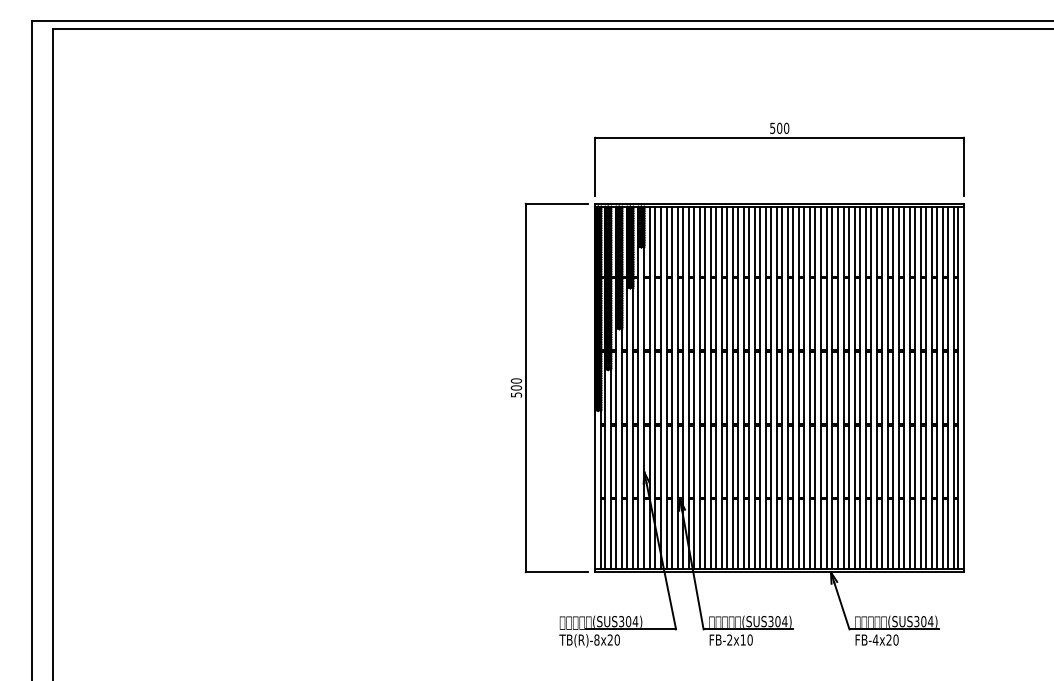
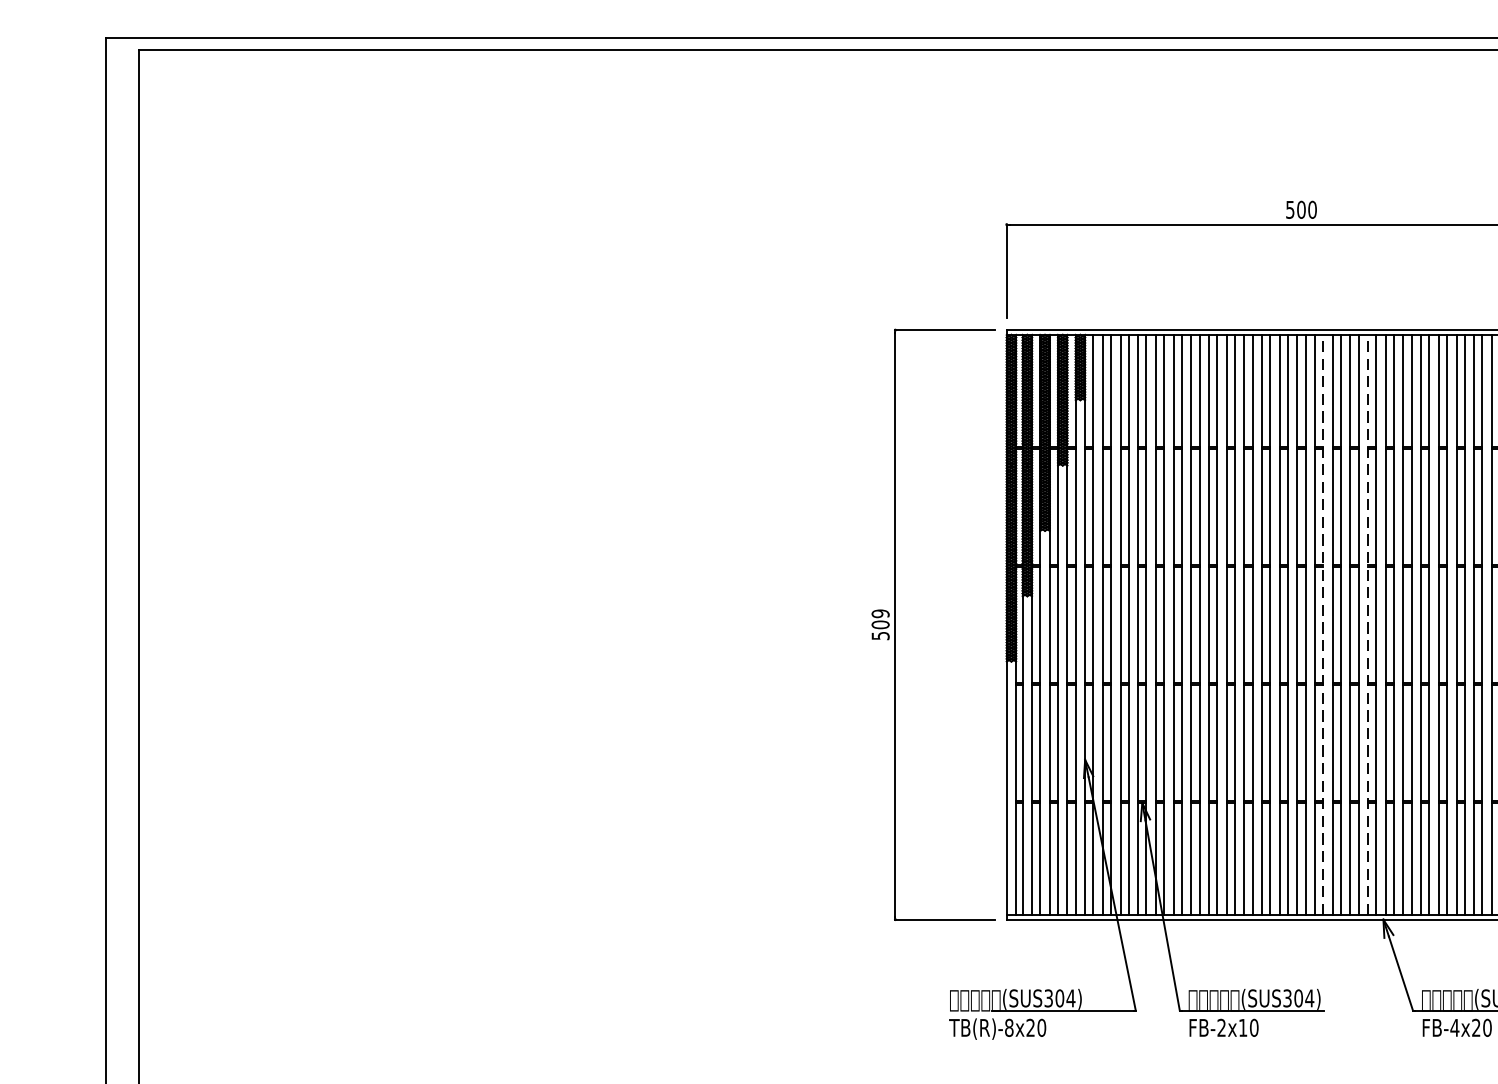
text: (516, 380) -> (880, 612), 500 -> 509
line: (793, 387) -> (1323, 624), solid -> dashed
line: (821, 387) -> (1368, 624), solid -> dashed

